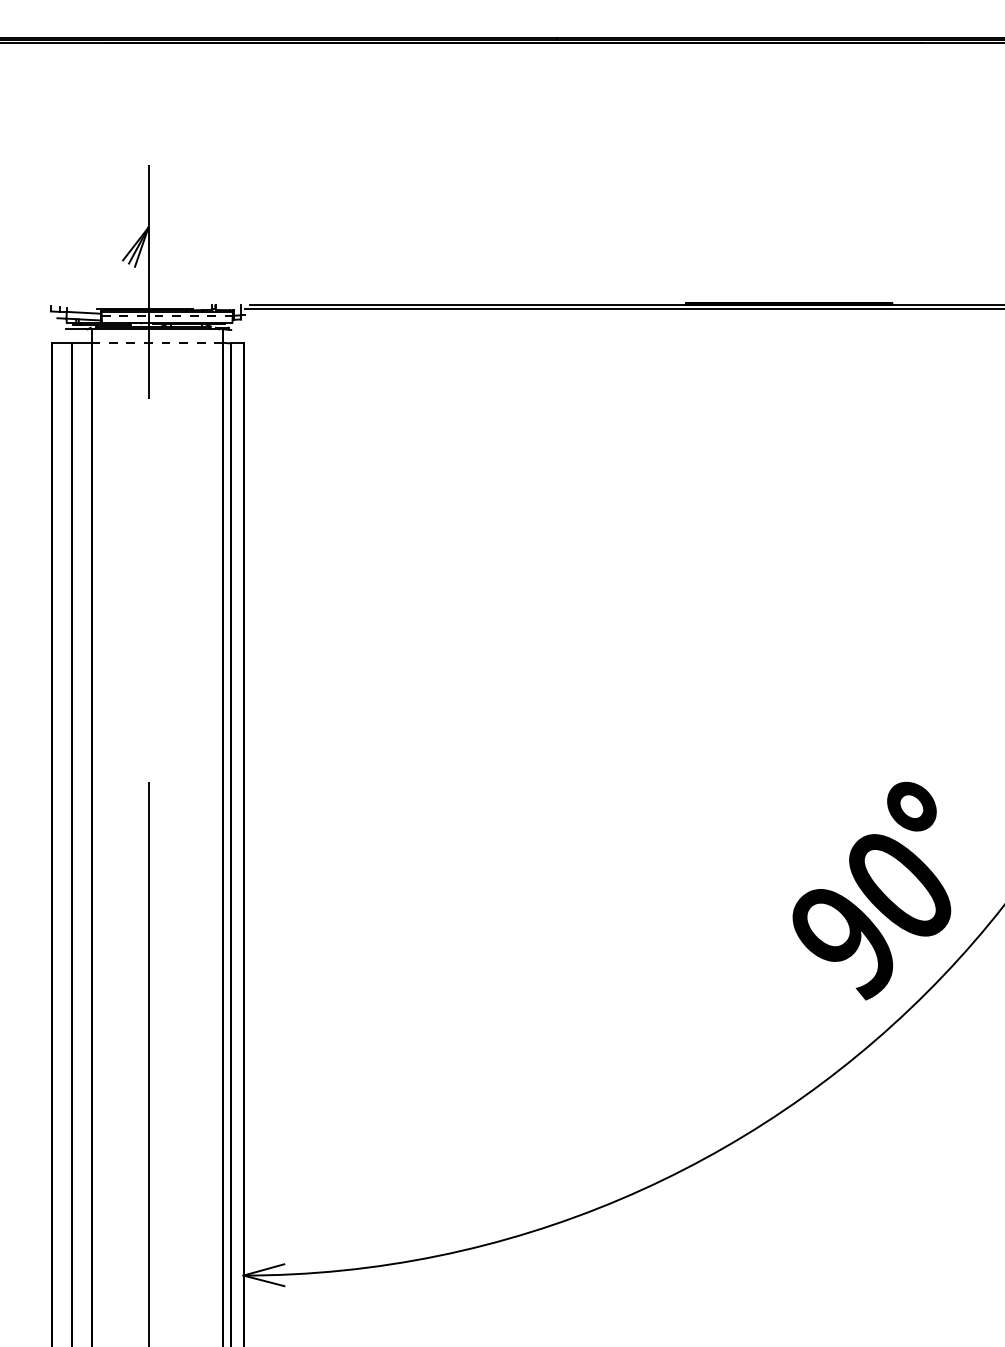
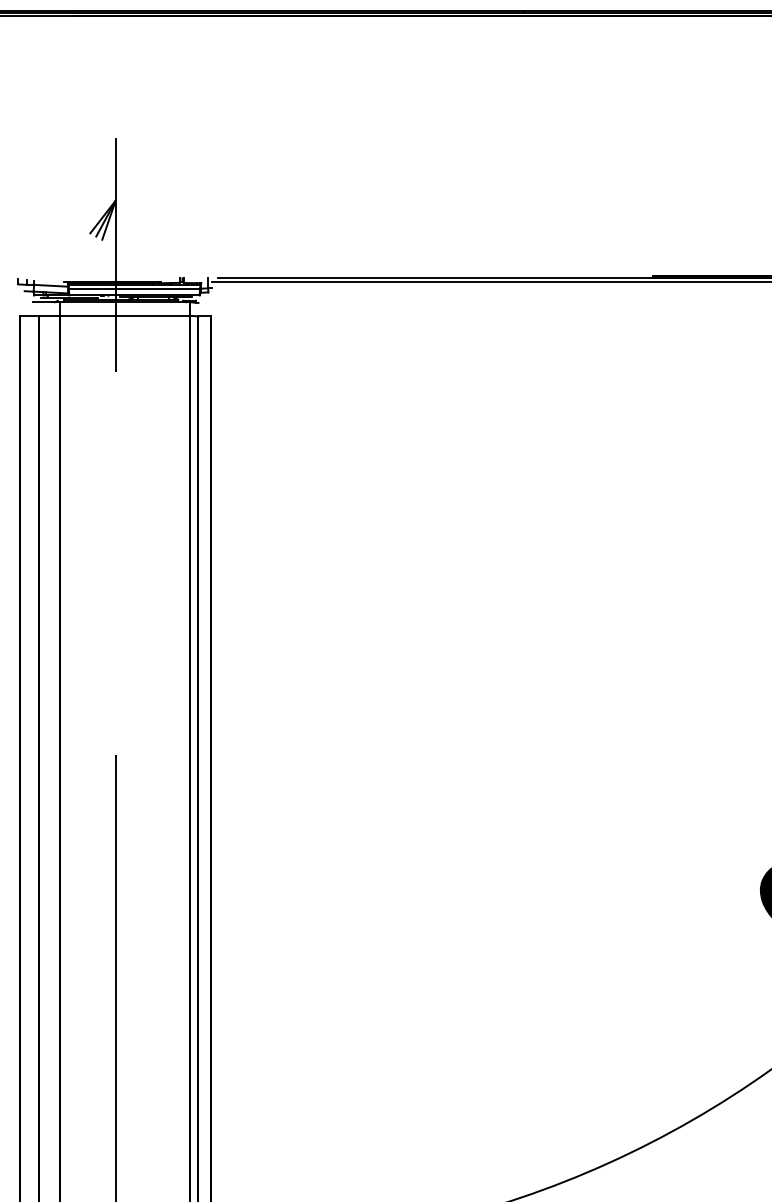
line: (167, 316) -> (134, 289), dashed -> solid
line: (157, 342) -> (124, 315), dashed -> solid

